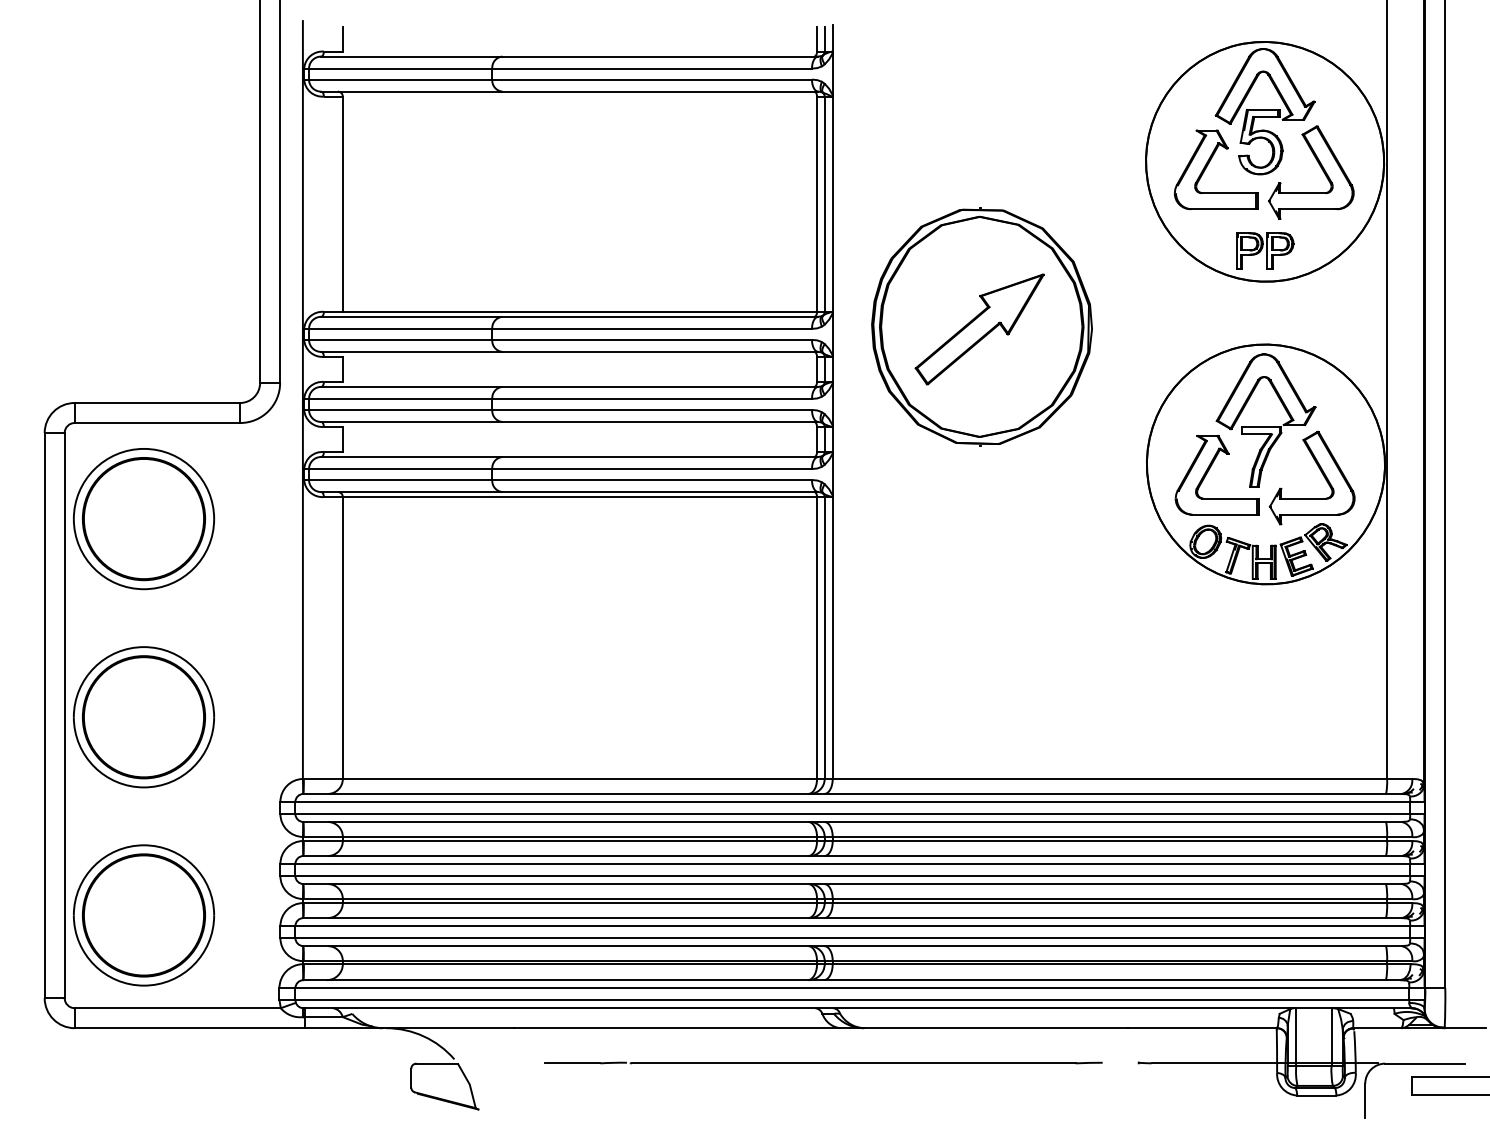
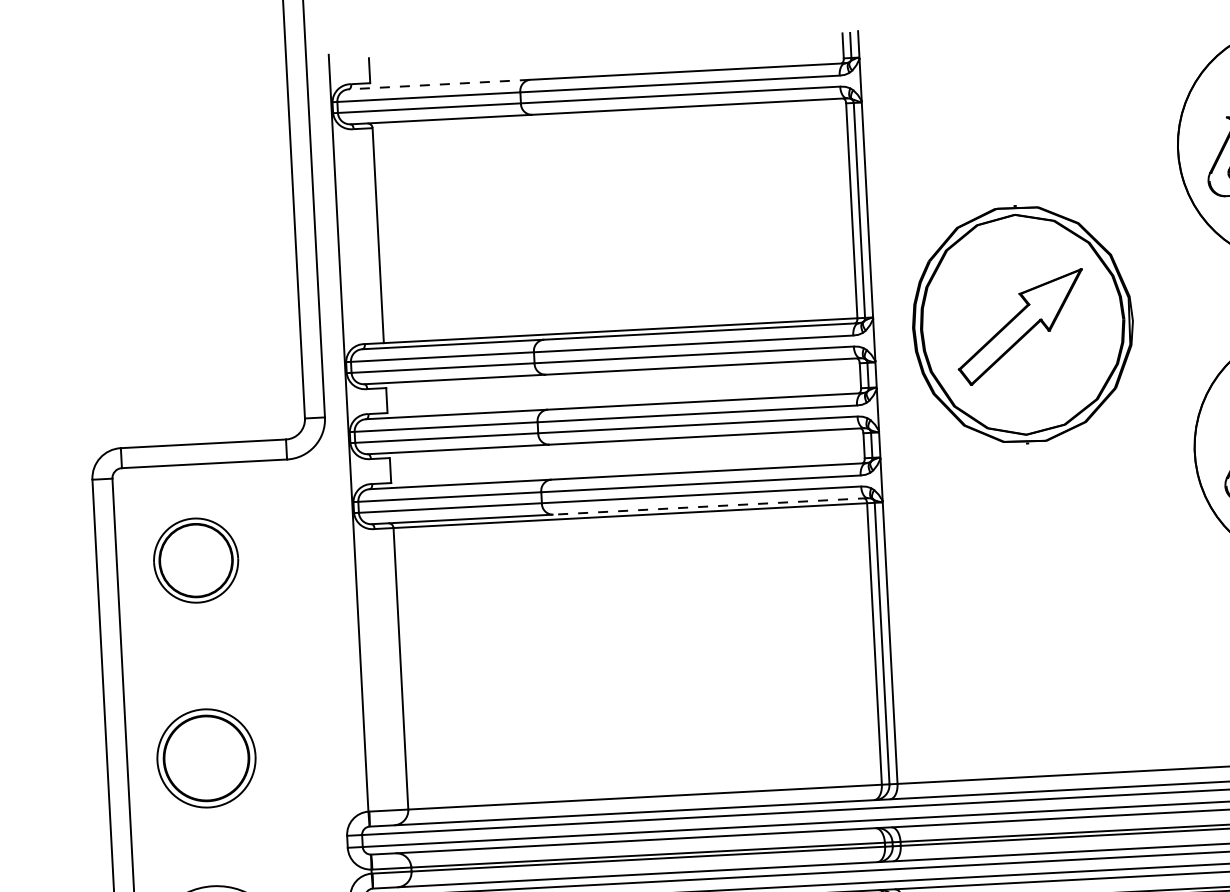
line: (411, 56) -> (439, 84), solid -> dashed
line: (660, 492) -> (710, 506), solid -> dashed
part: (143, 519) -> (195, 560), size x0.6
part: (143, 717) -> (206, 758), size x0.7

